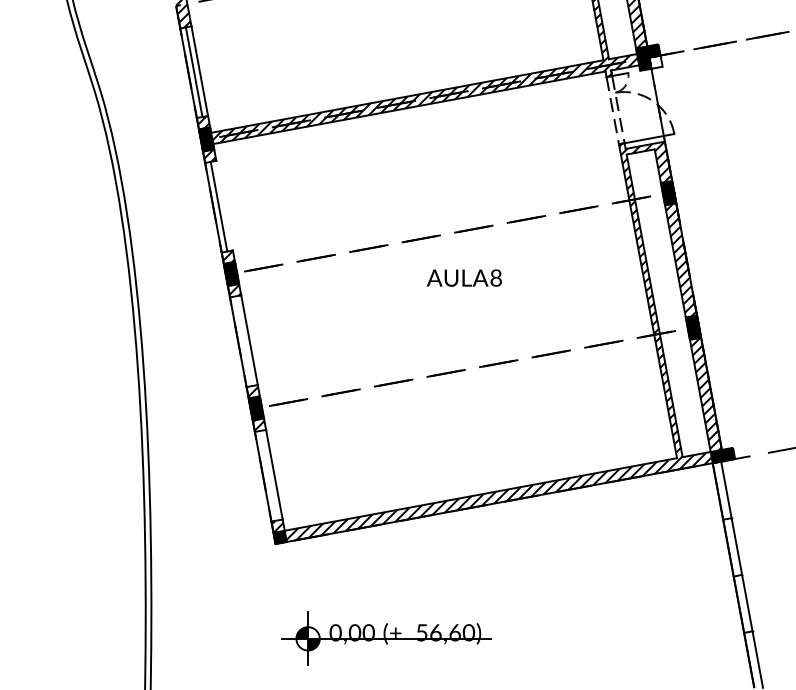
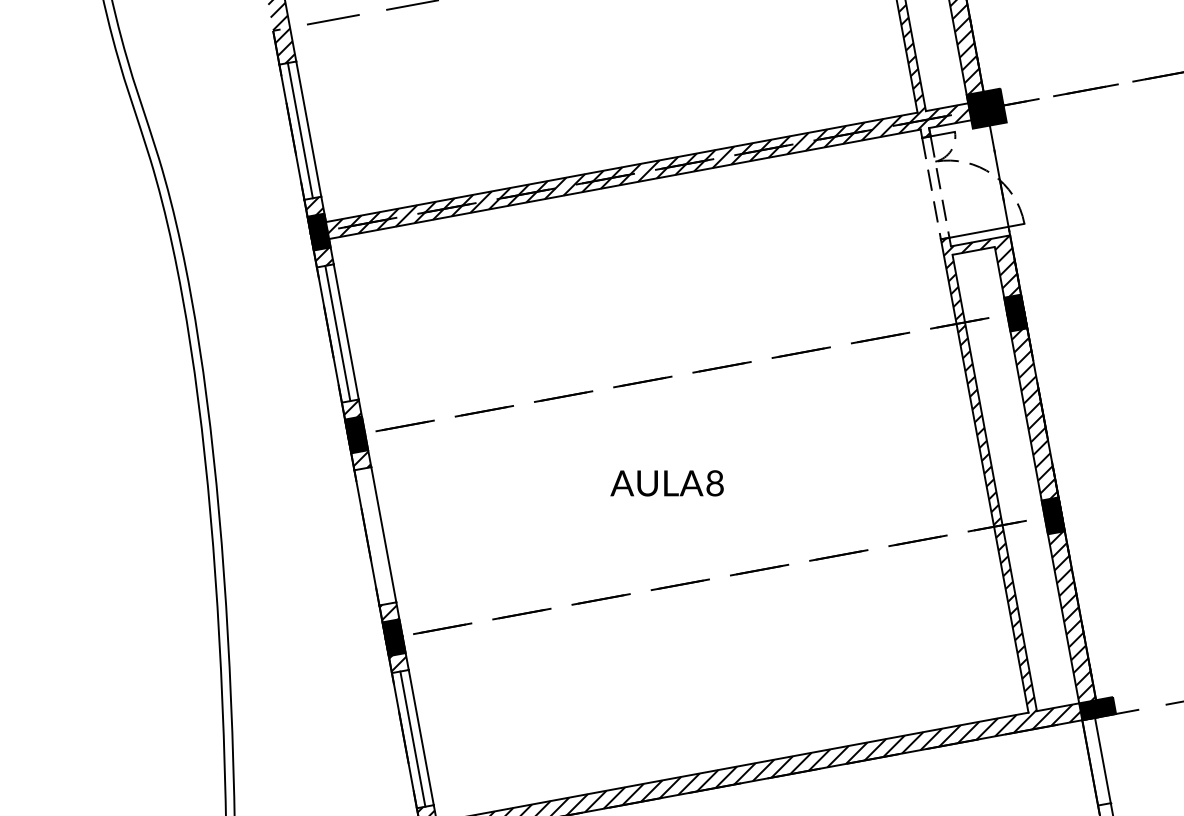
fill: (655, 61) -> (995, 114), added
line: (224, 205) -> (346, 331), added
text: (463, 277) -> (665, 482), moved
line: (268, 475) -> (412, 738), added

